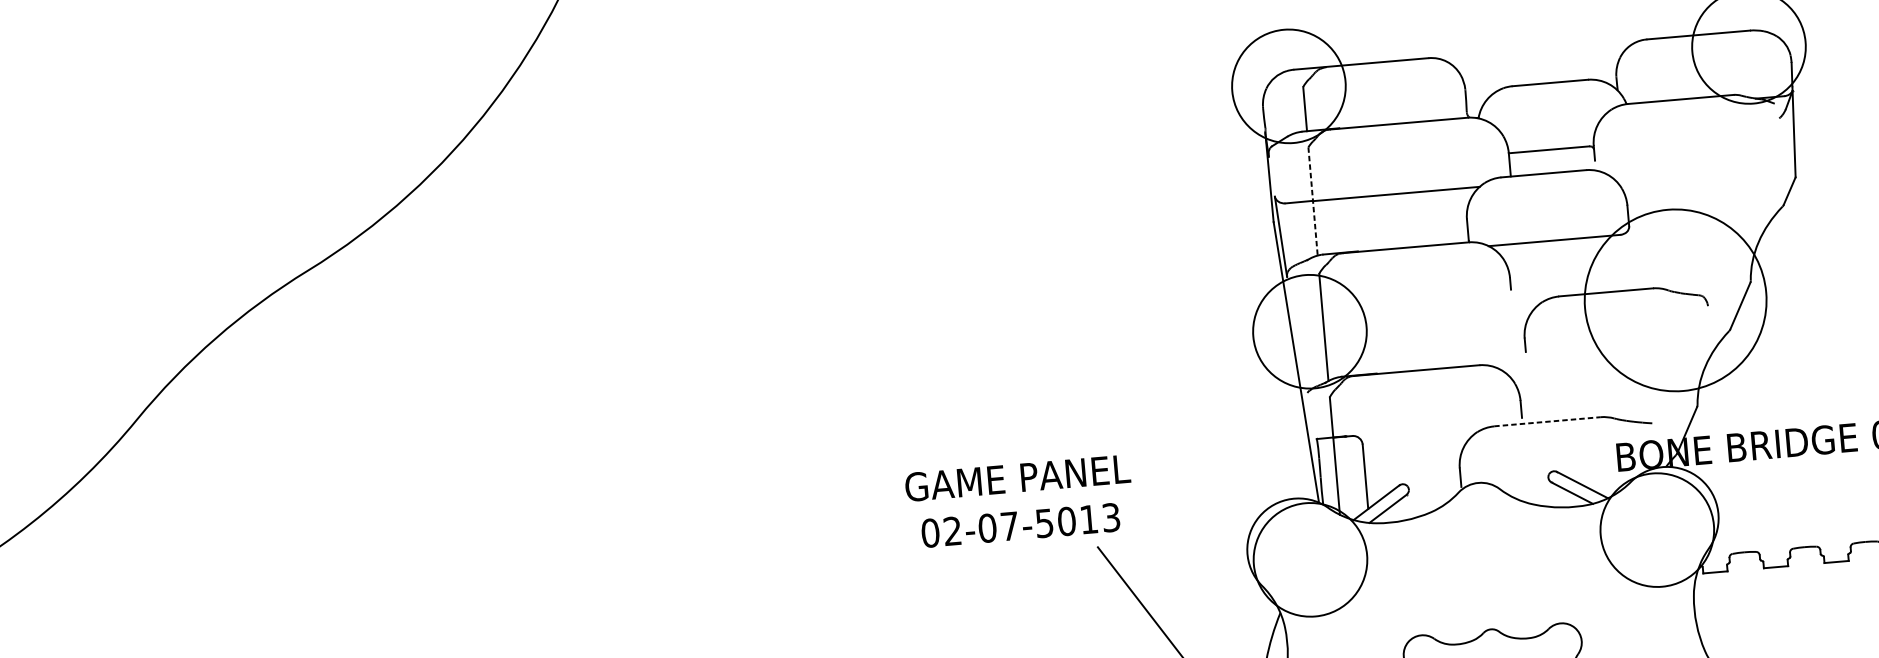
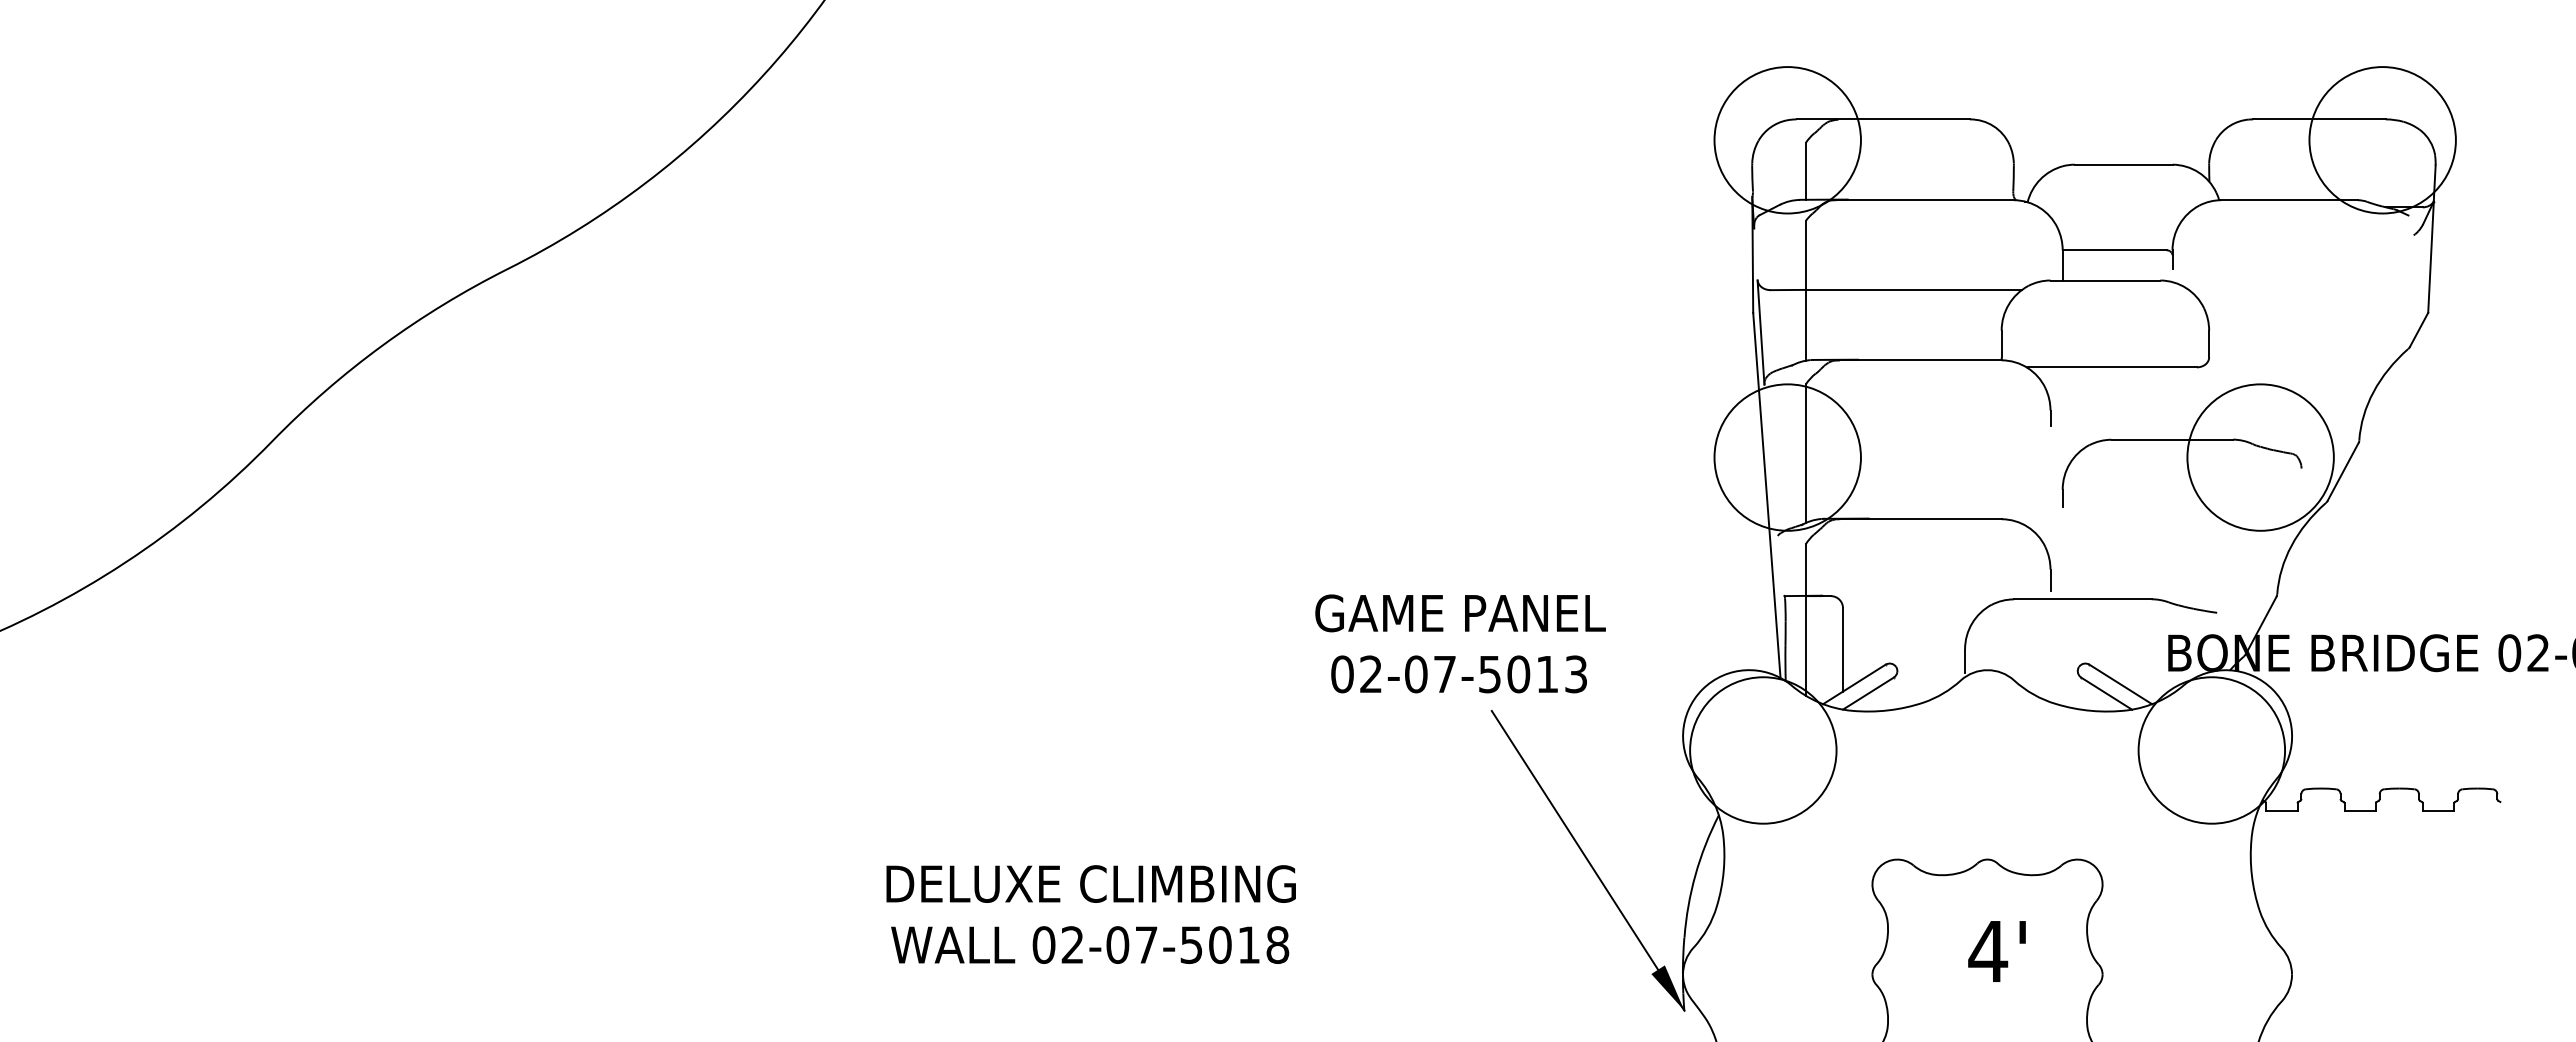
line: (1313, 201) -> (1806, 290), dashed -> solid
circle: (1675, 300) -> (2260, 457), size x0.62
line: (1547, 421) -> (2082, 599), dashed -> solid
text: (1019, 501) -> (1460, 643), moved

